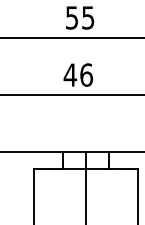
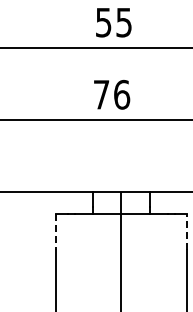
text: (70, 74) -> (101, 94), 46 -> 76
line: (138, 183) -> (187, 231), solid -> dashed
line: (33, 184) -> (55, 232), solid -> dashed

